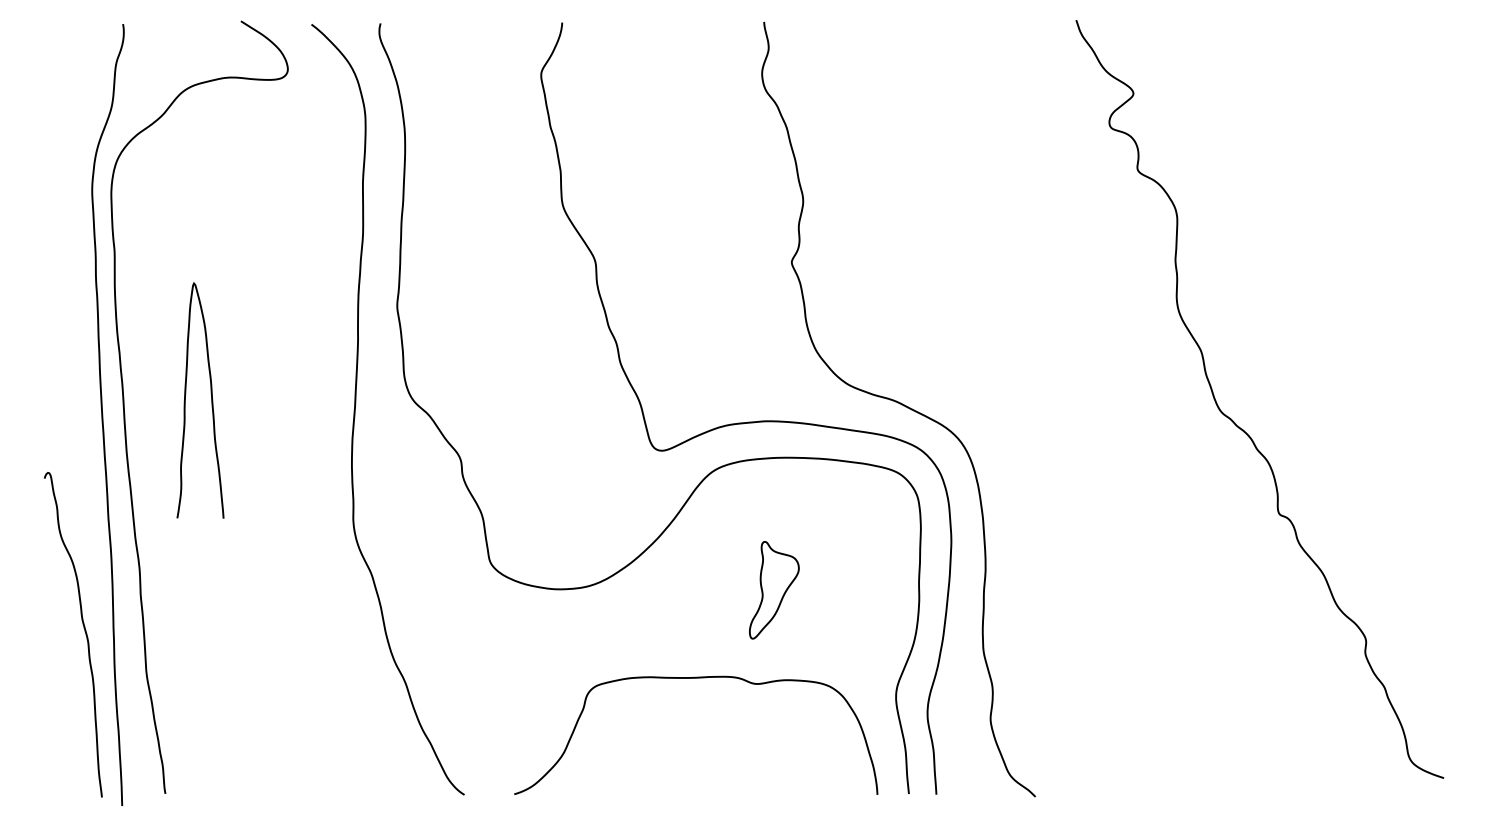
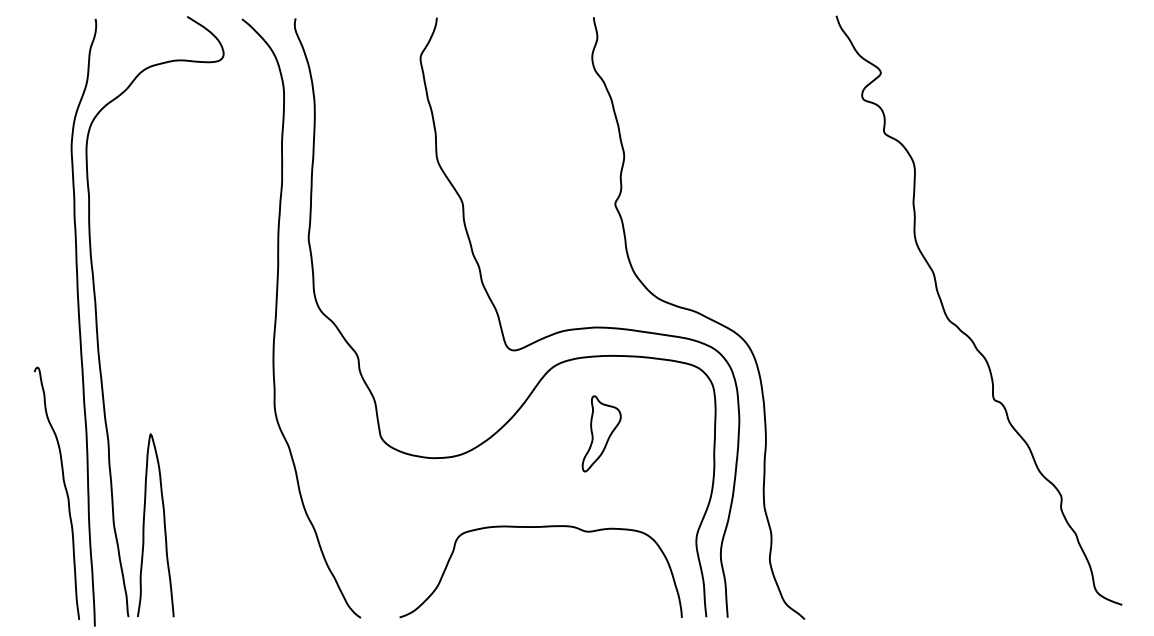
curve: (210, 399) -> (163, 524), moved
part: (774, 589) -> (601, 433), moved

